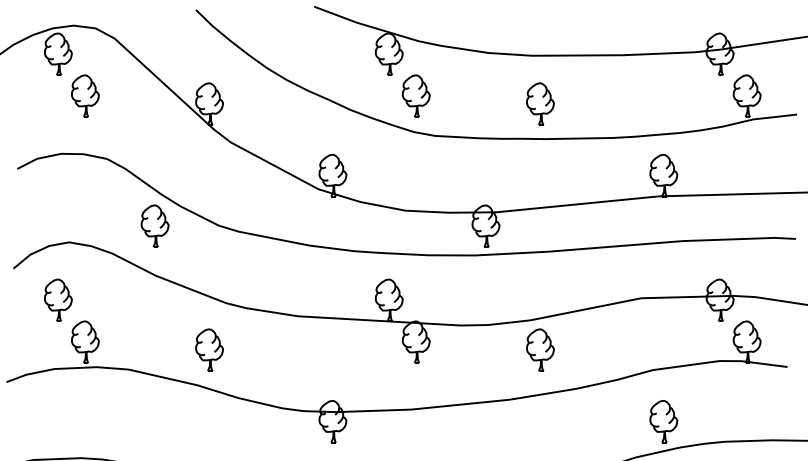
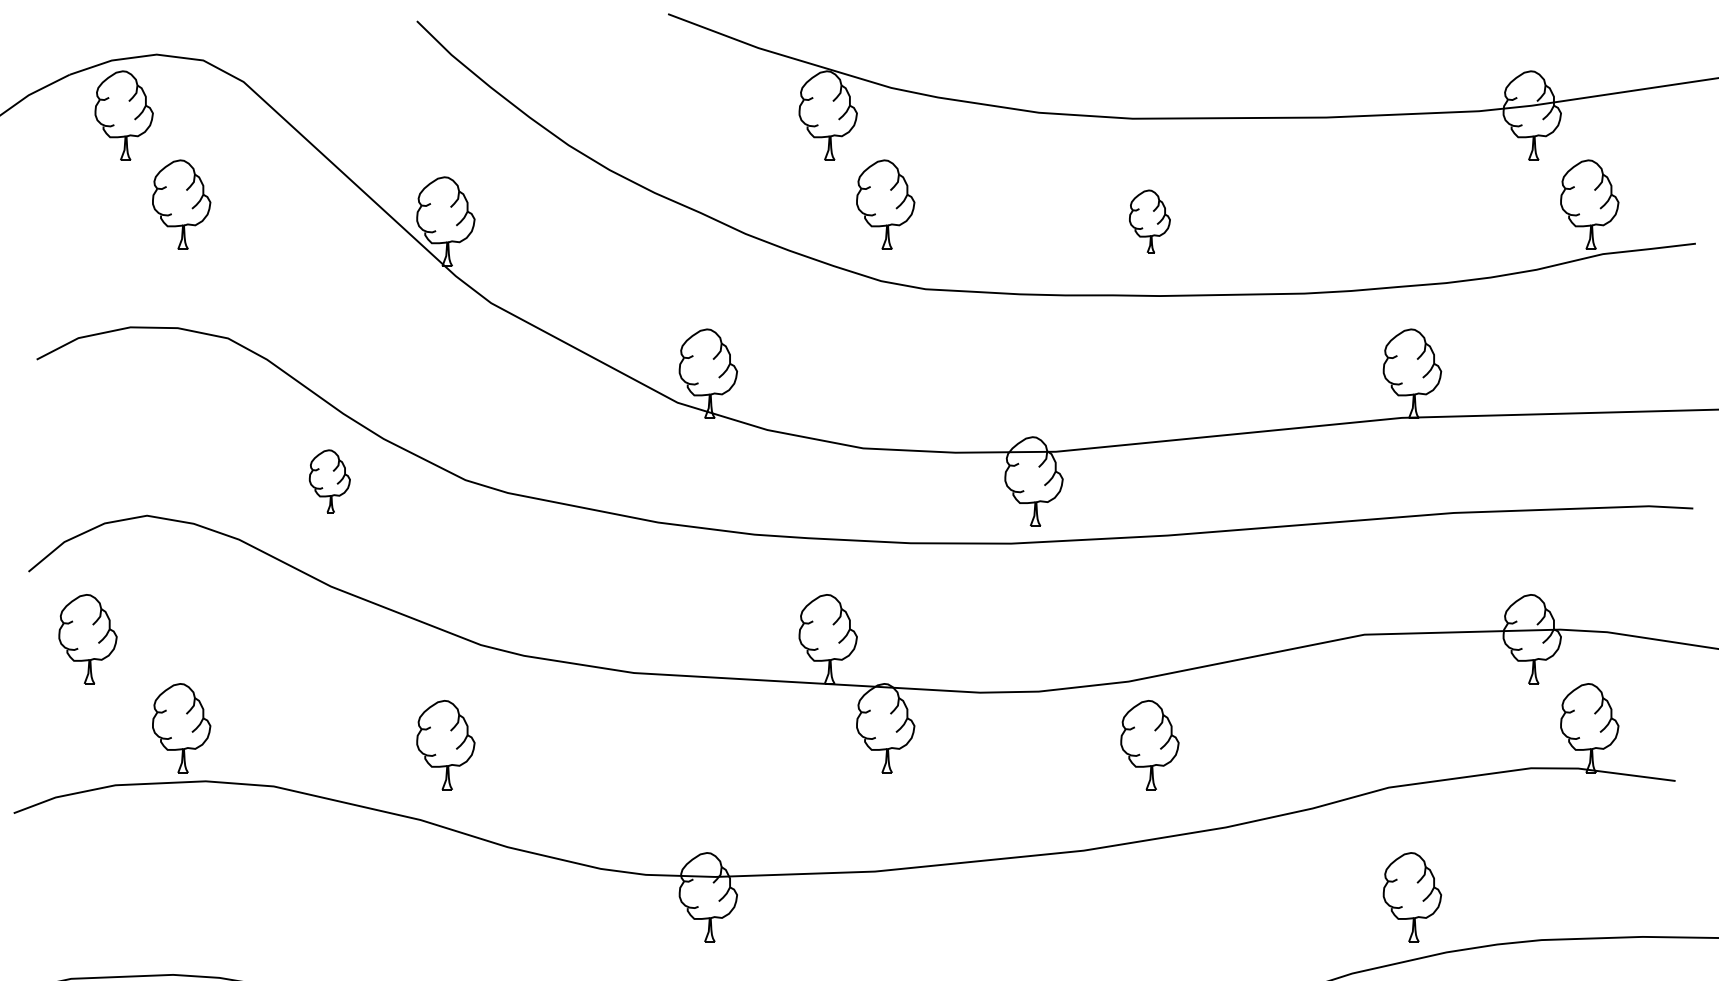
part: (540, 103) -> (1149, 220), size x0.7
part: (154, 225) -> (328, 479), size x0.7
part: (58, 299) -> (88, 637), moved

